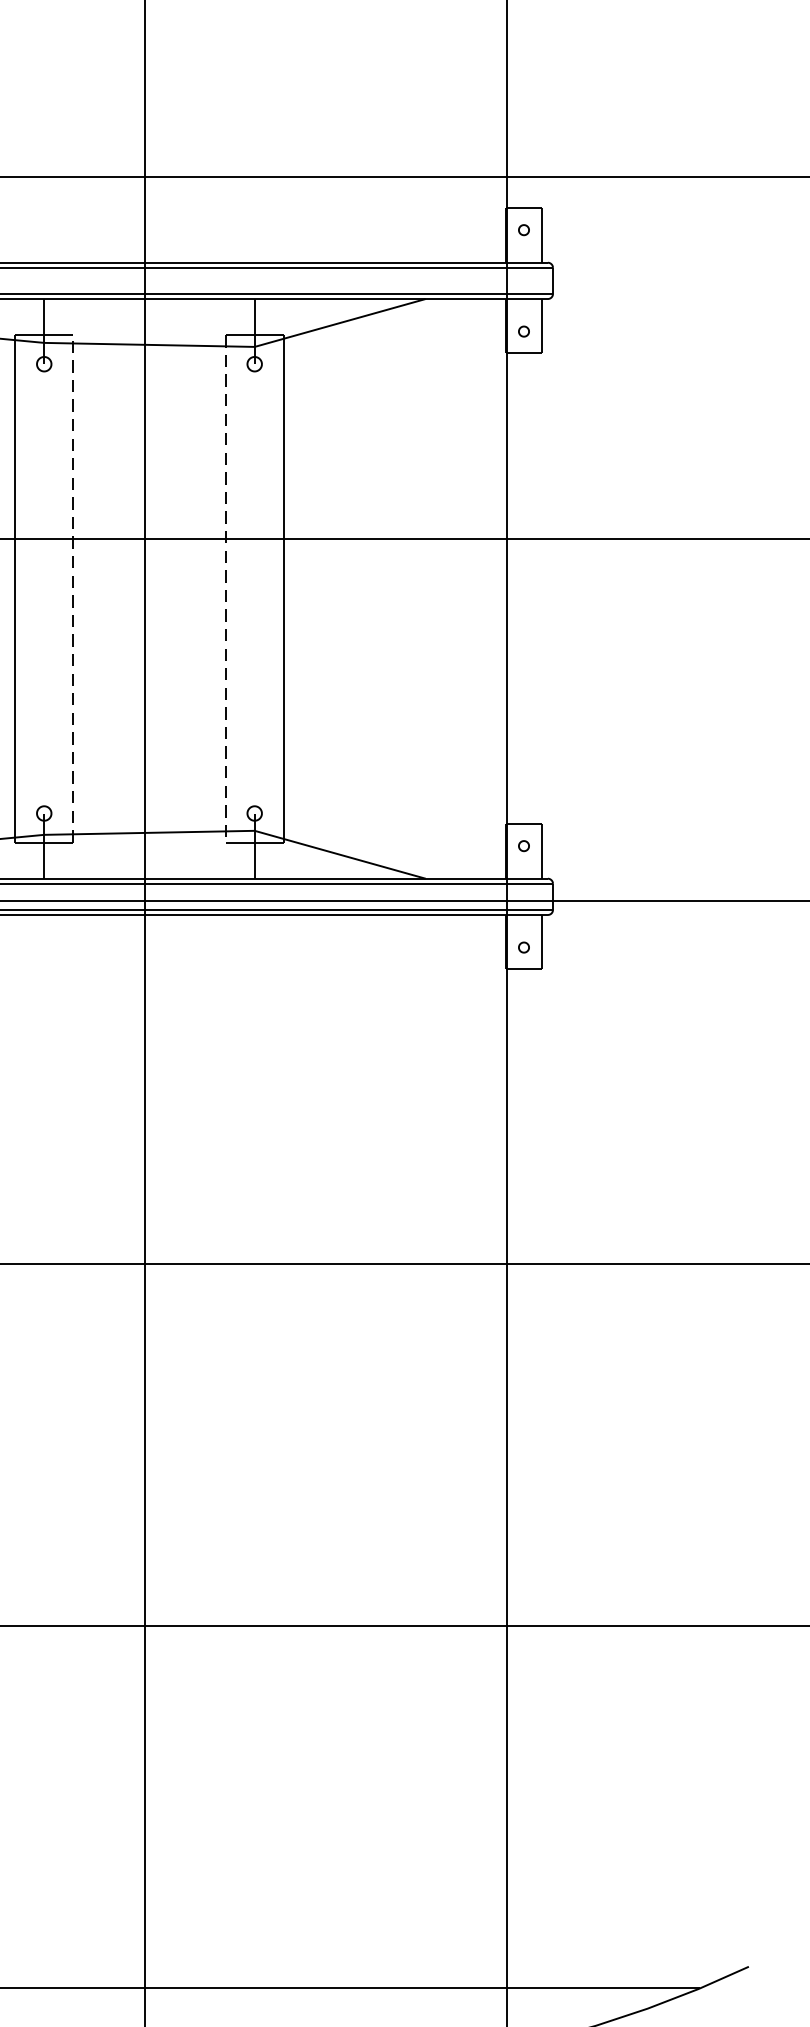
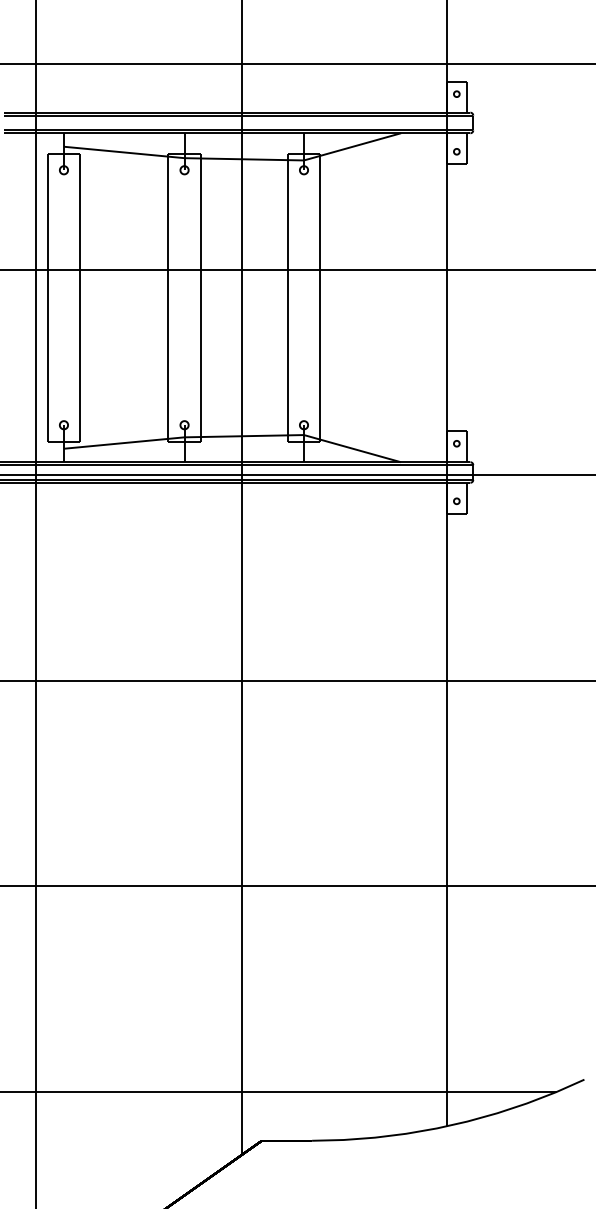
line: (74, 588) -> (201, 297), dashed -> solid
line: (225, 588) -> (287, 297), dashed -> solid

